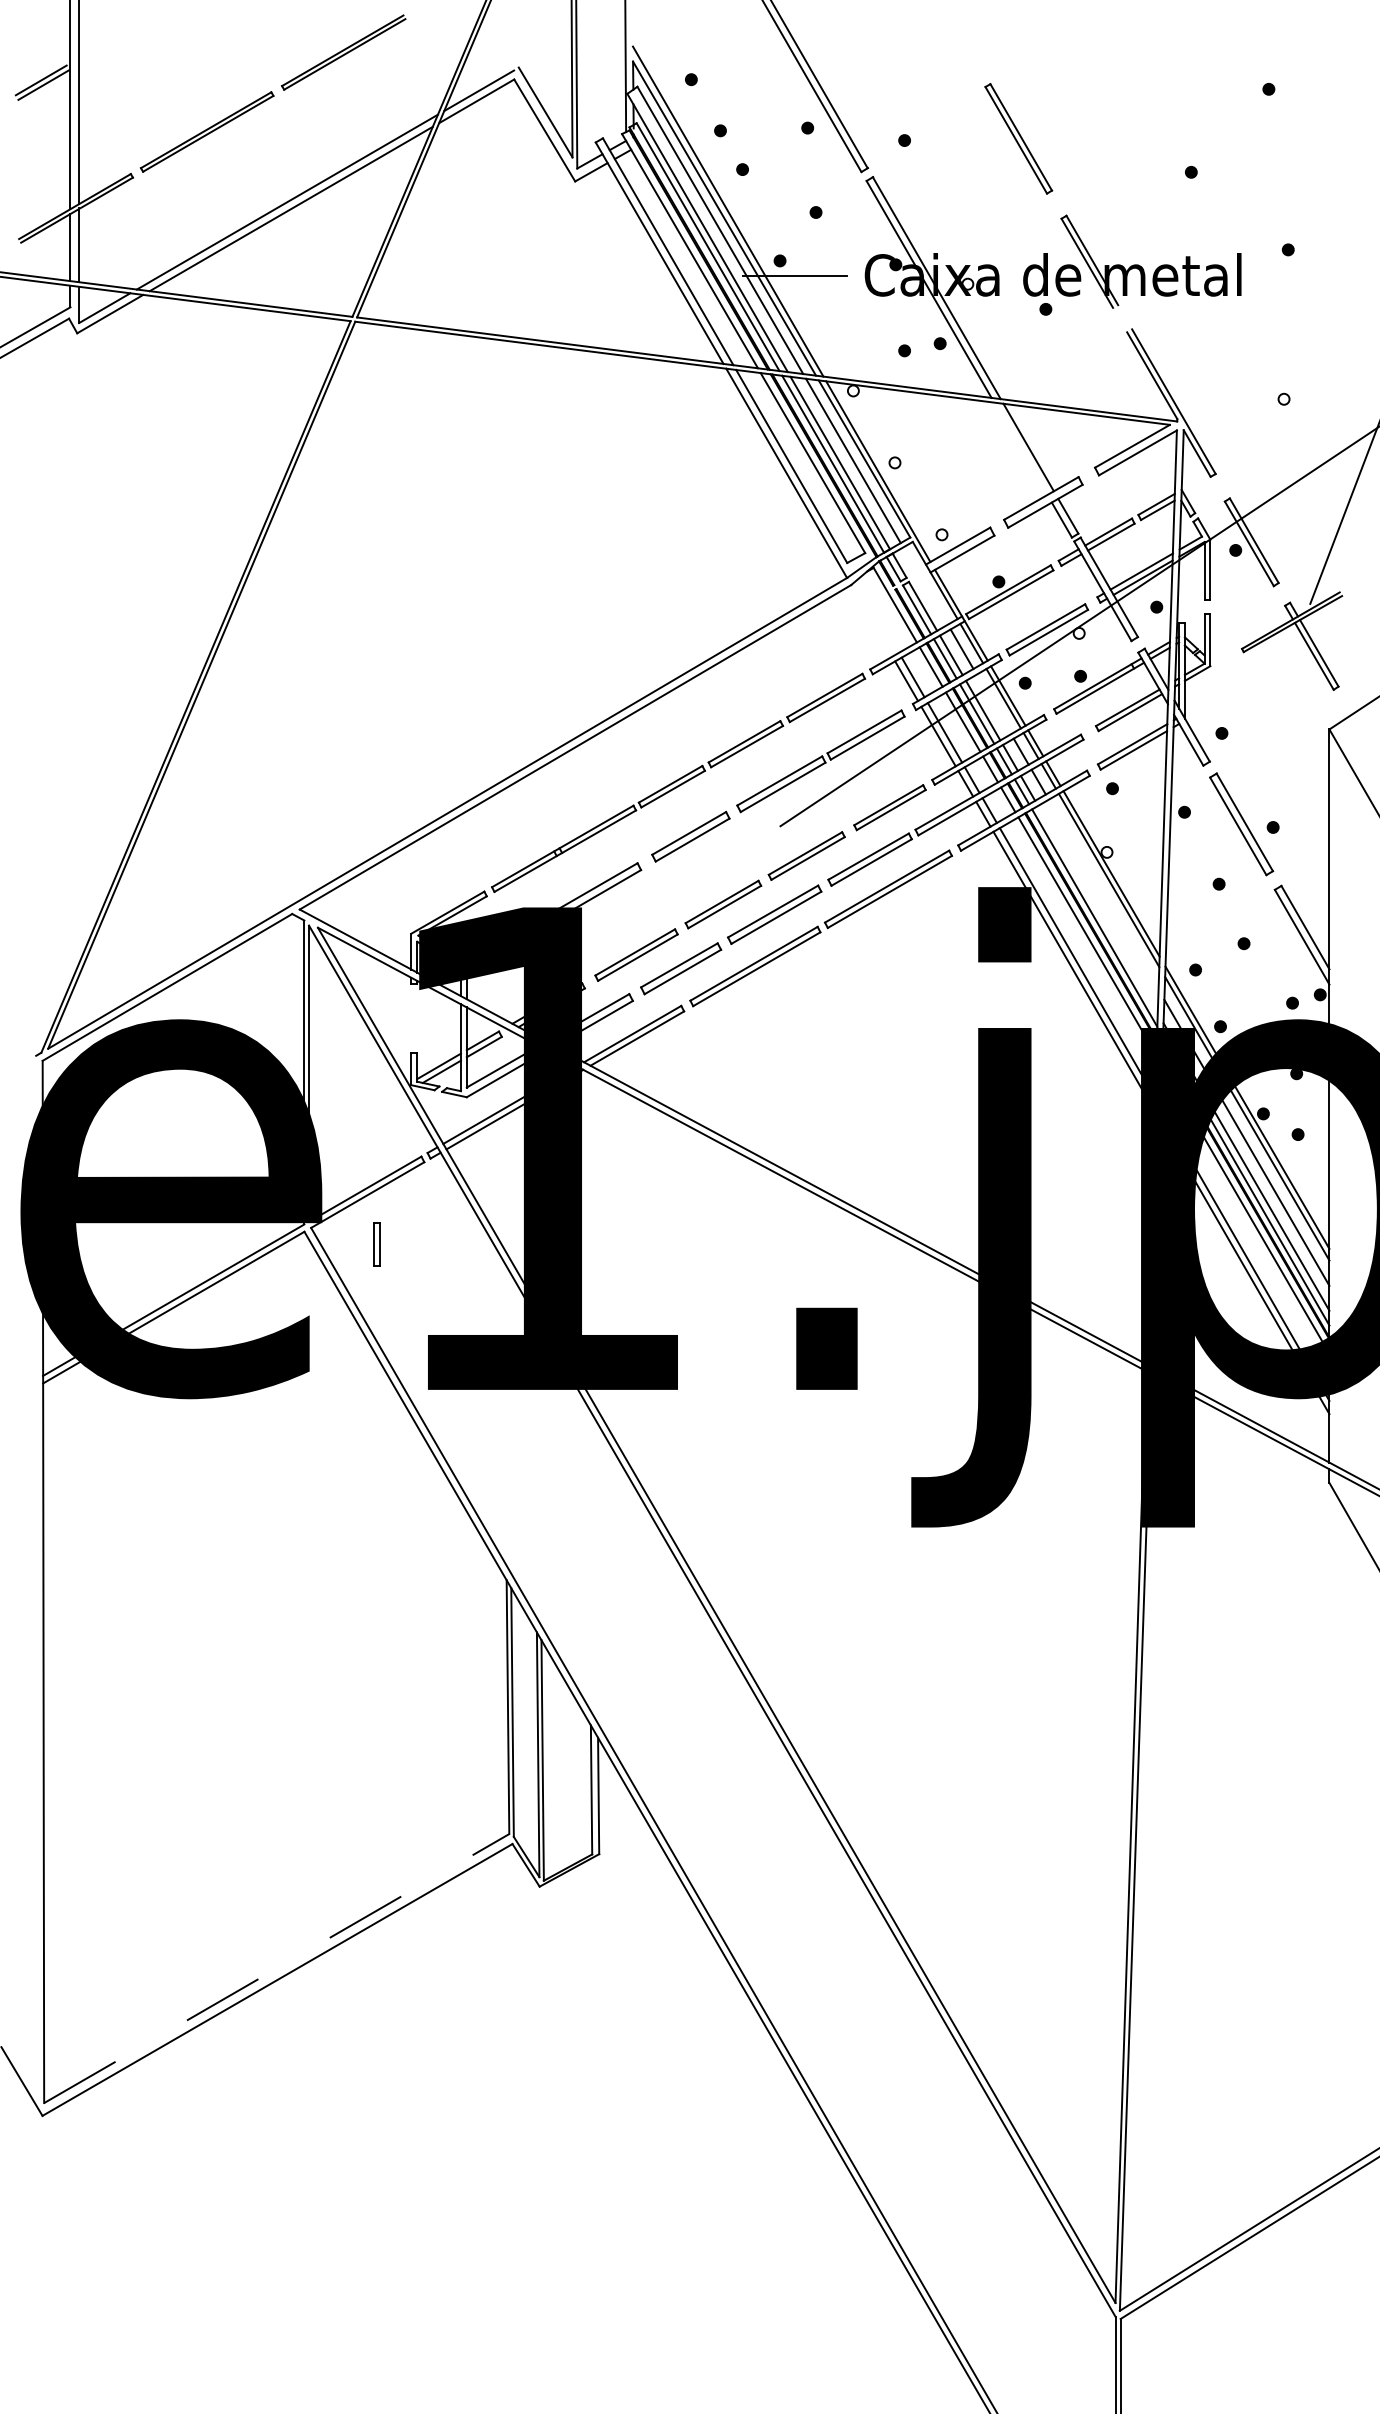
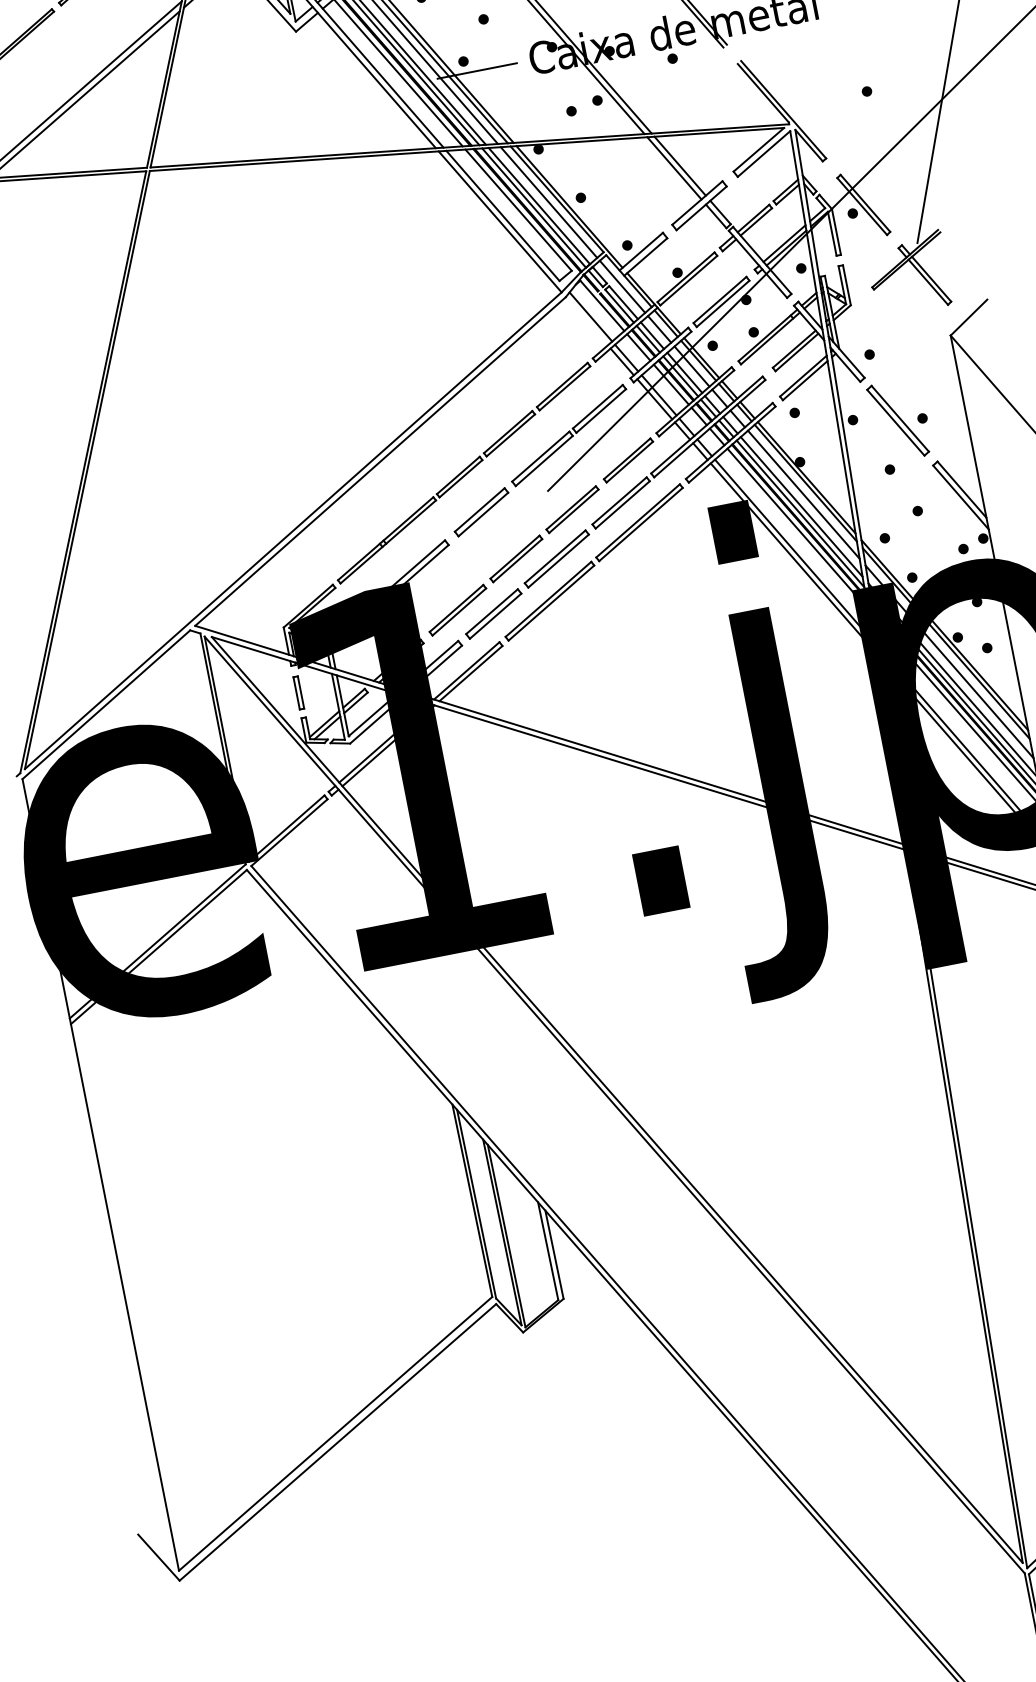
fill: (967, 283) -> (609, 50), added
fill: (852, 390) -> (537, 149), added
fill: (1283, 398) -> (866, 90), added
line: (1020, 448) -> (674, 168), added
fill: (894, 462) -> (580, 197), added
fill: (941, 534) -> (626, 245), added
line: (925, 585) -> (622, 286), added
line: (877, 616) -> (590, 317), added
fill: (1078, 632) -> (745, 299), added
line: (993, 704) -> (691, 366), added
fill: (1106, 851) -> (799, 461), added
line: (1103, 894) -> (803, 494), added
line: (1097, 909) -> (801, 506), added
part: (376, 1244) -> (298, 693), moved
line: (276, 1968) -> (335, 1433), dashed -> solid

